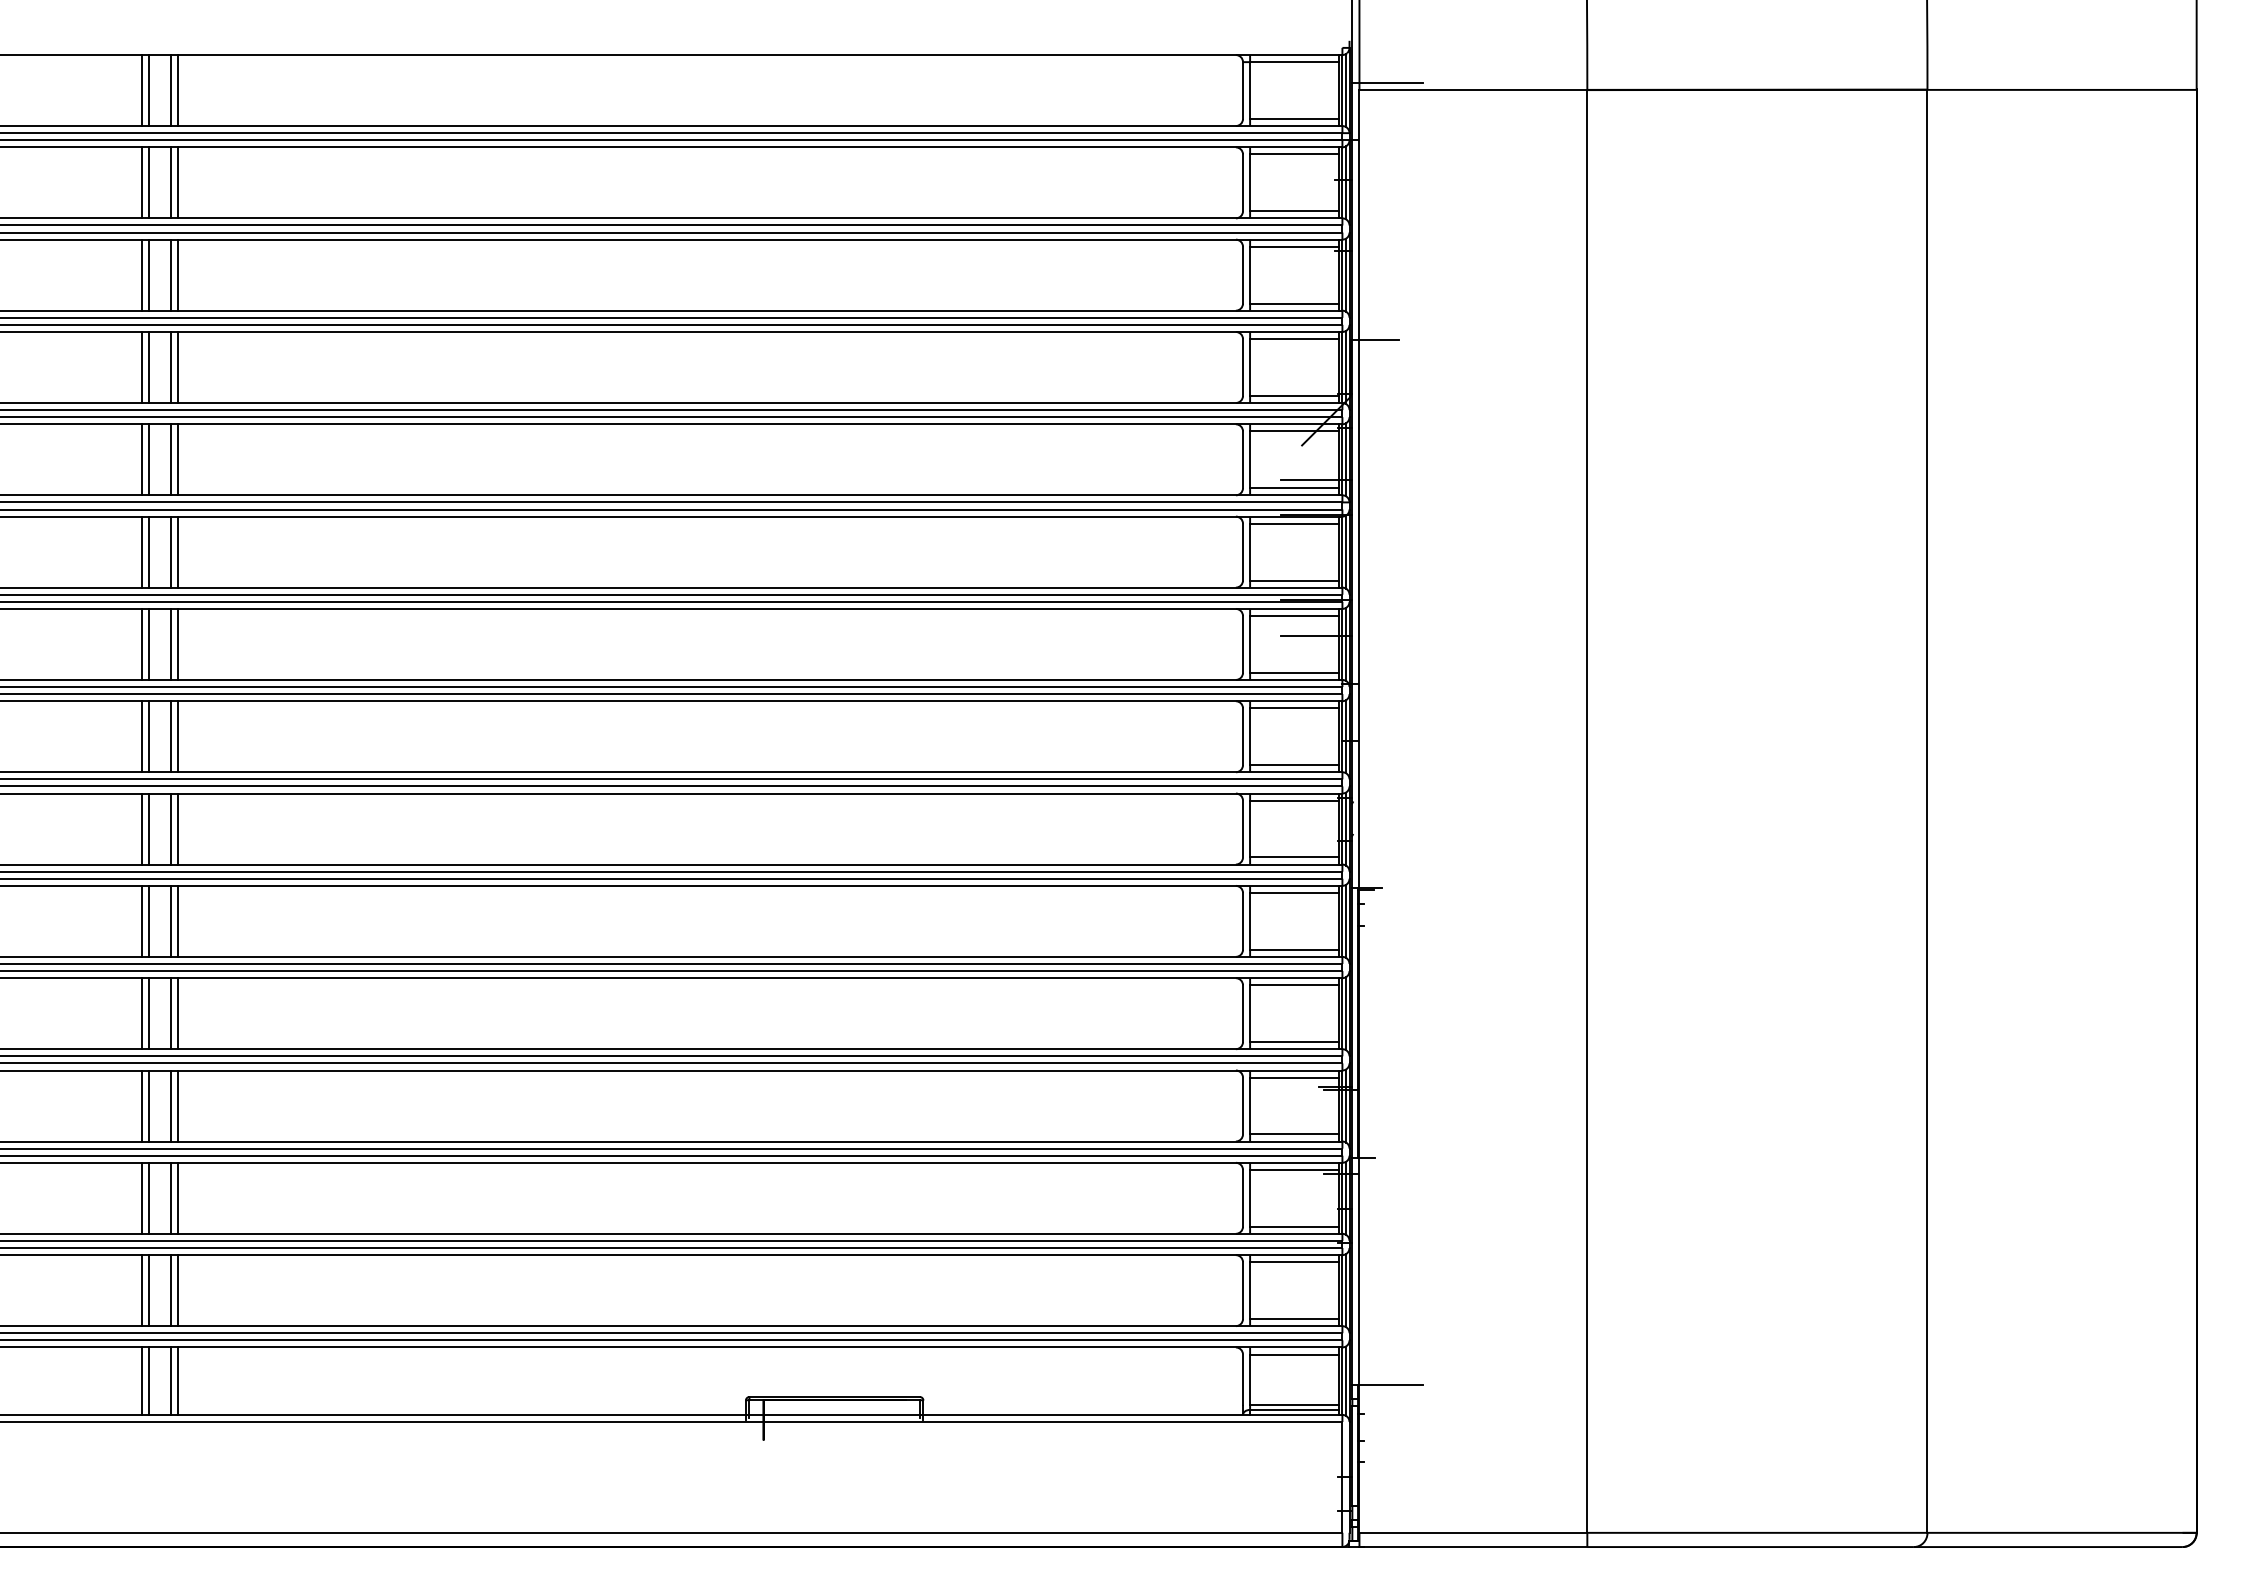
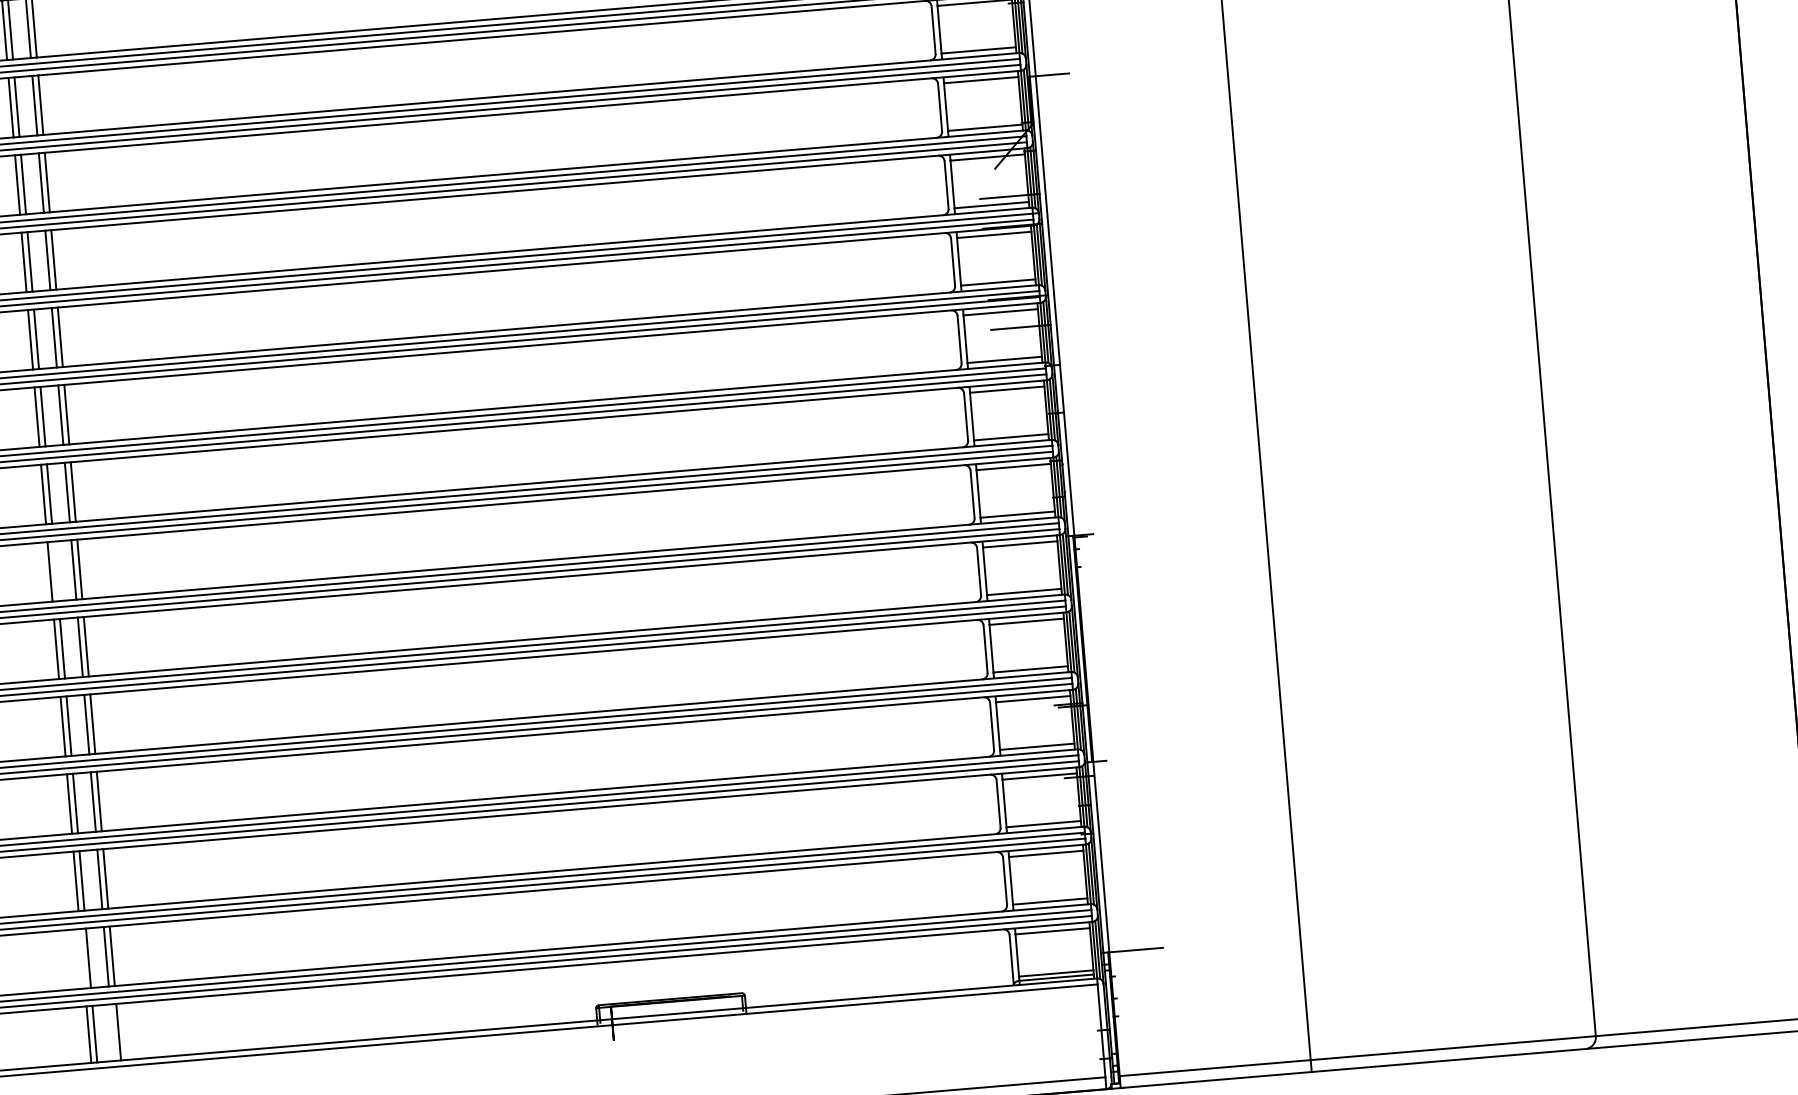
line: (149, 828) -> (56, 570), removed
line: (142, 1290) -> (82, 958), removed
line: (170, 1380) -> (112, 1032), removed

